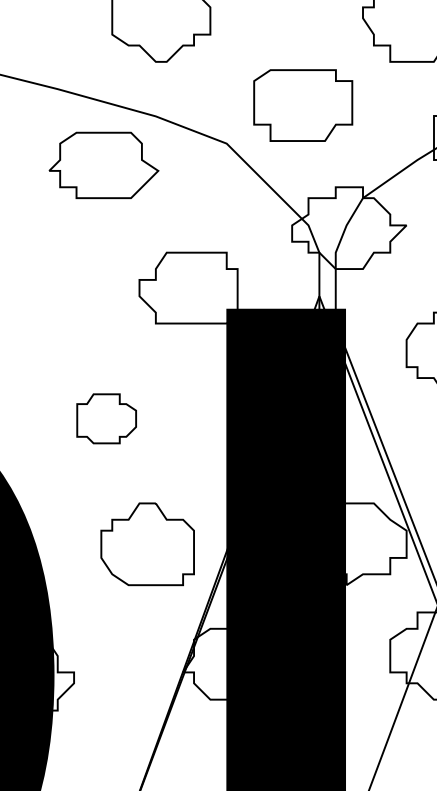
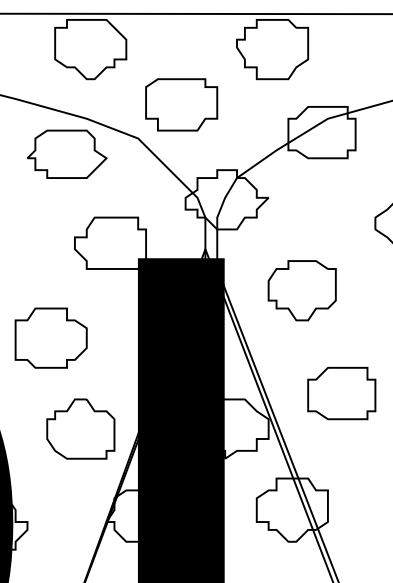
part: (303, 105) -> (181, 104), moved
part: (104, 164) -> (67, 153), moved
part: (105, 418) -> (50, 337), size x1.67

